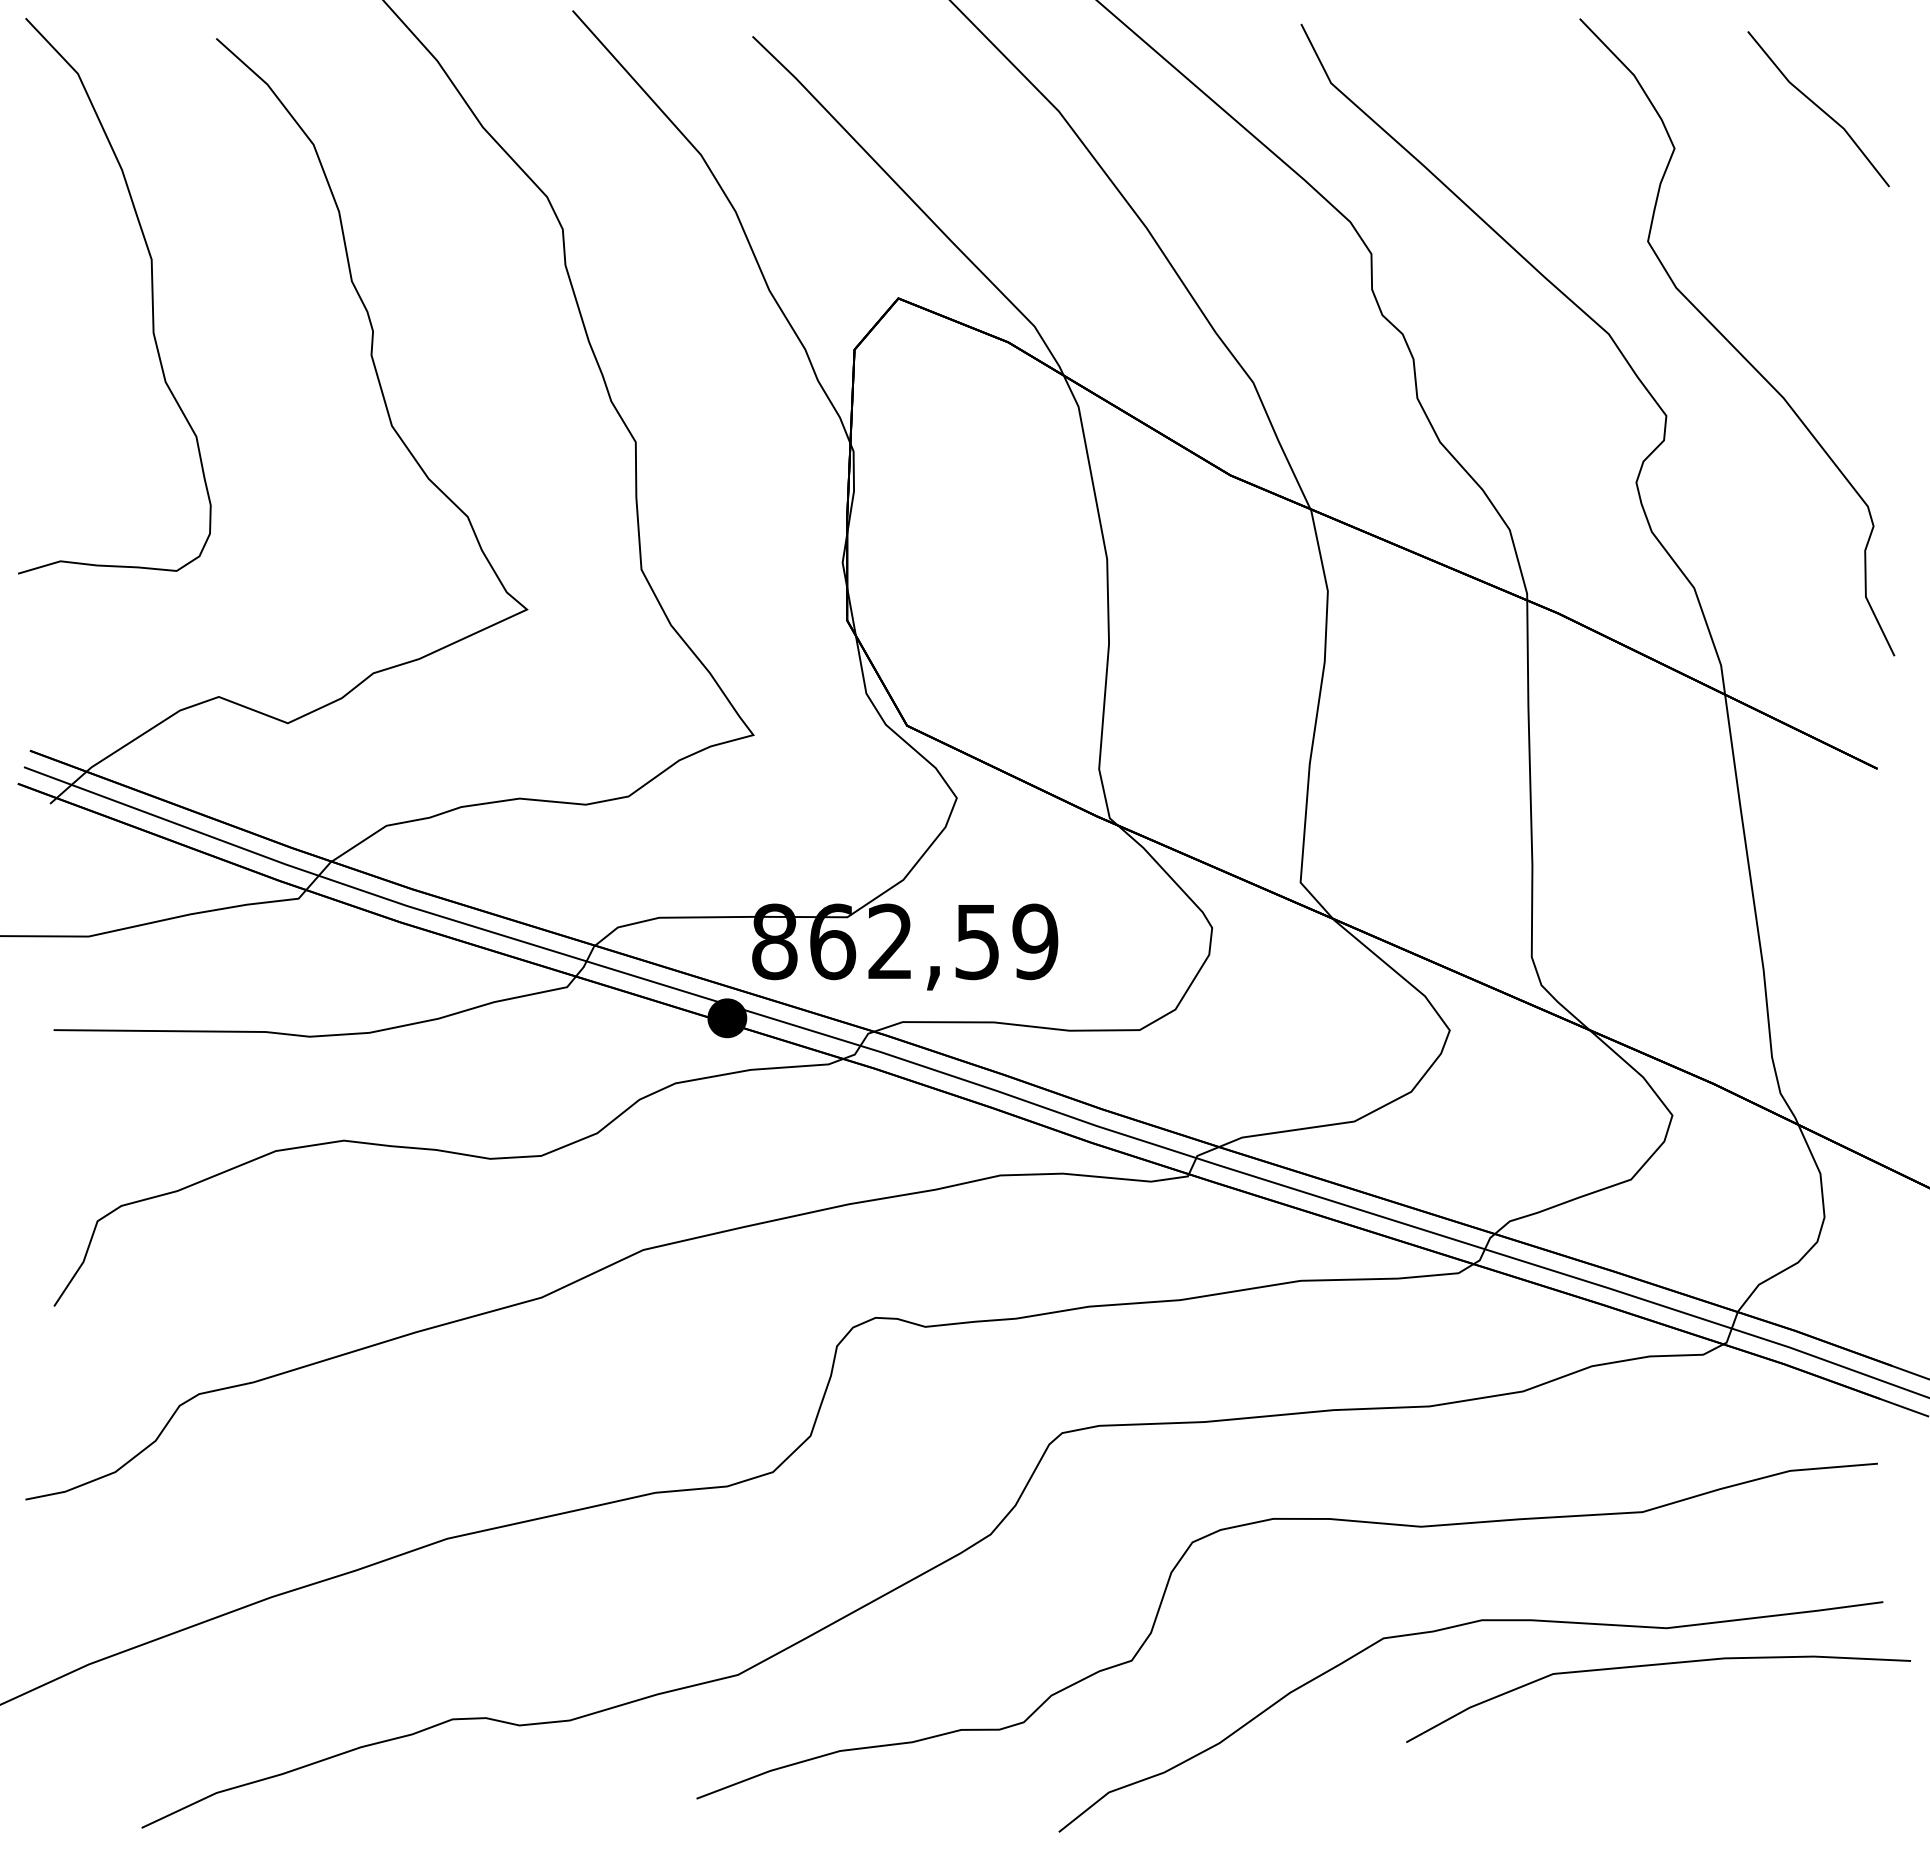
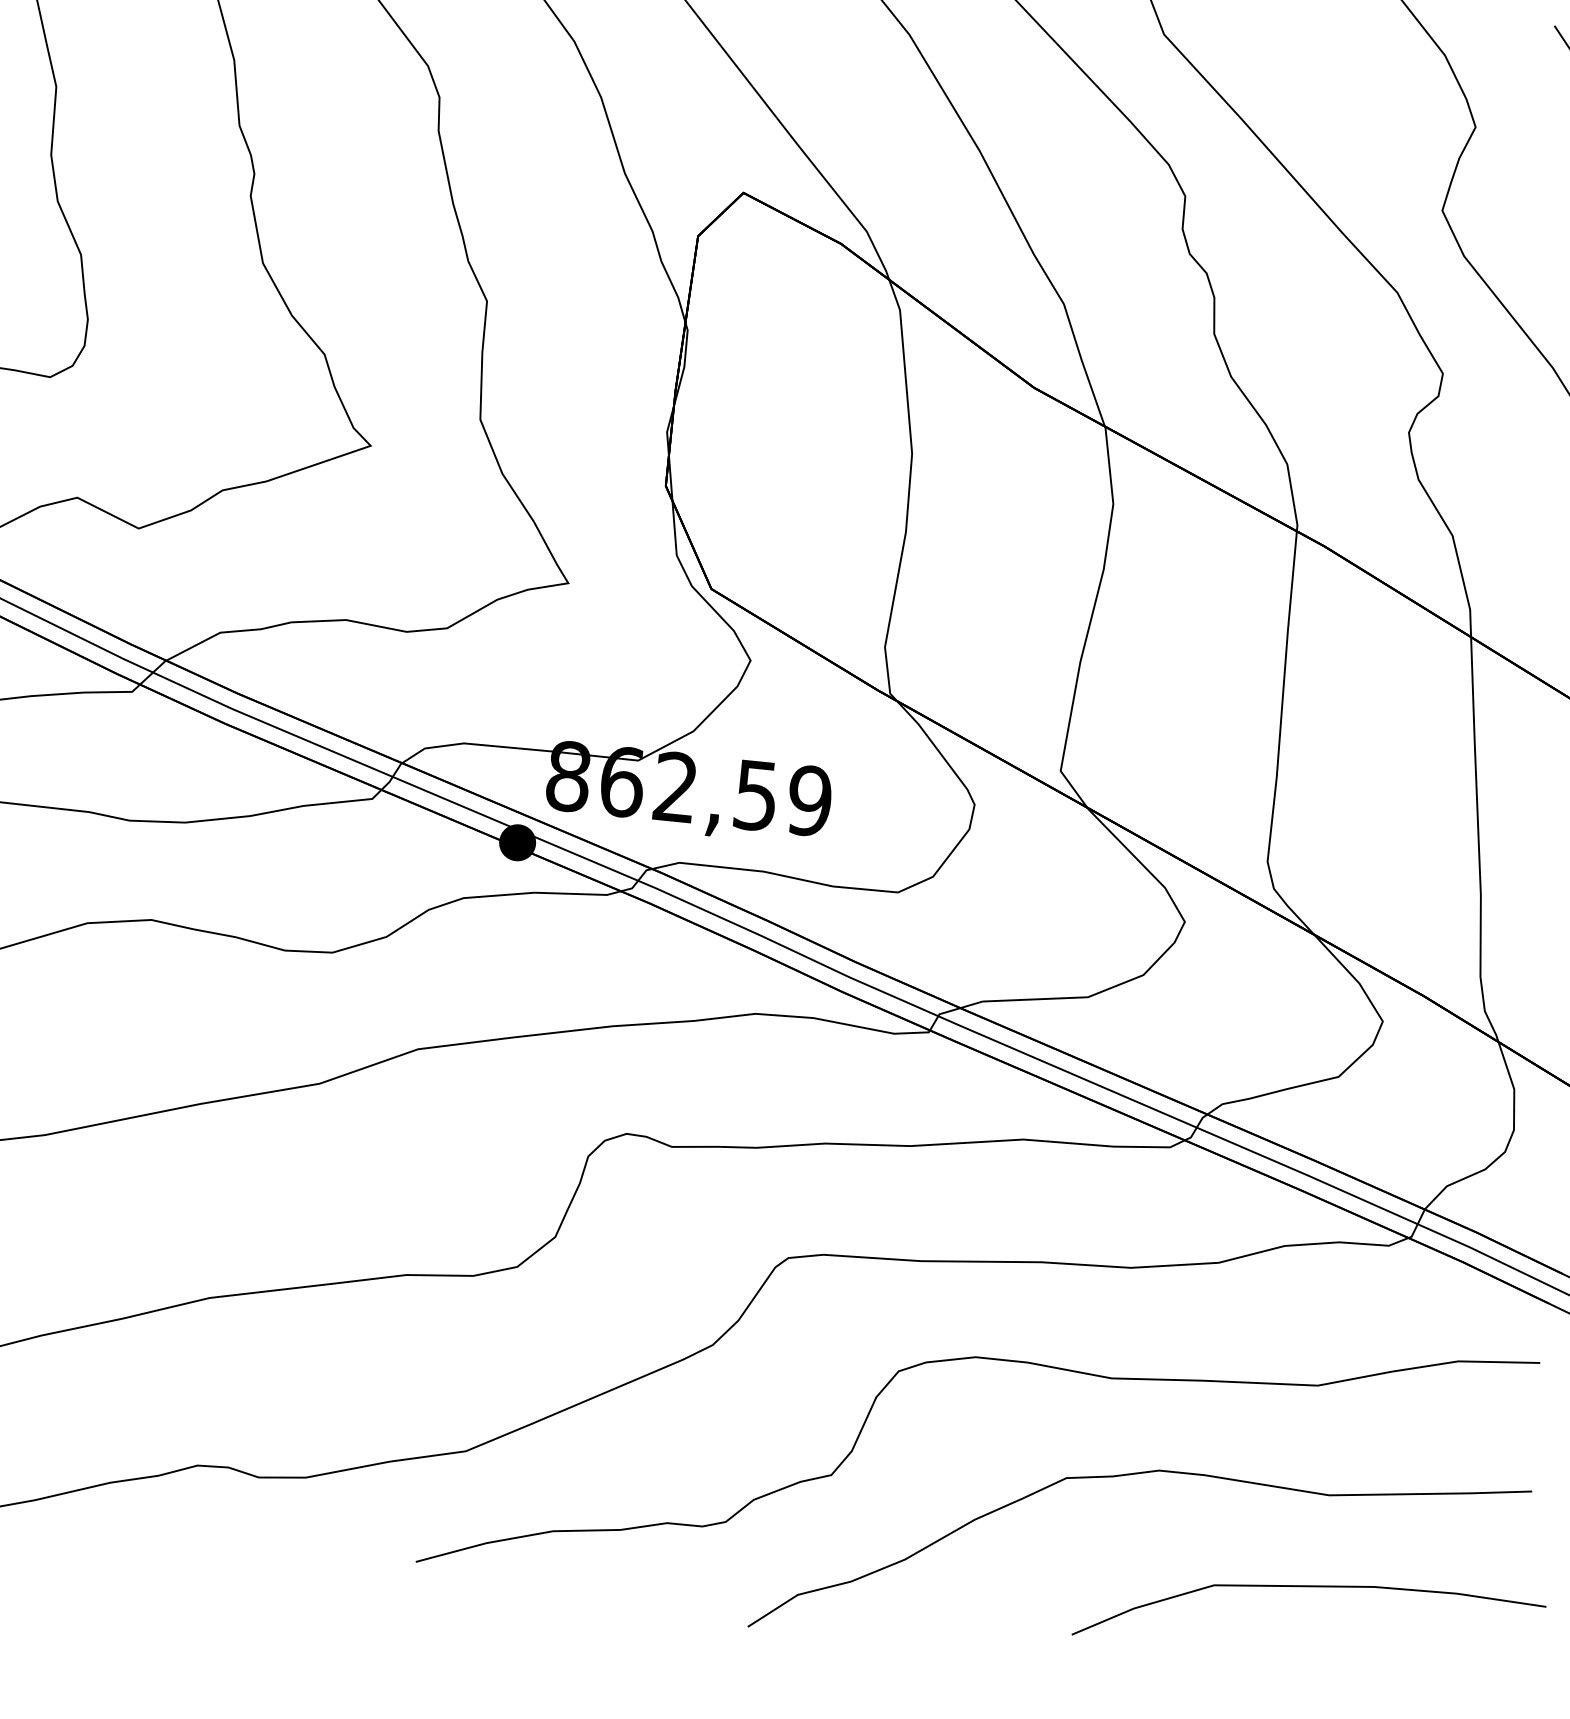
curve: (1658, 1665) -> (1312, 1587), moved

